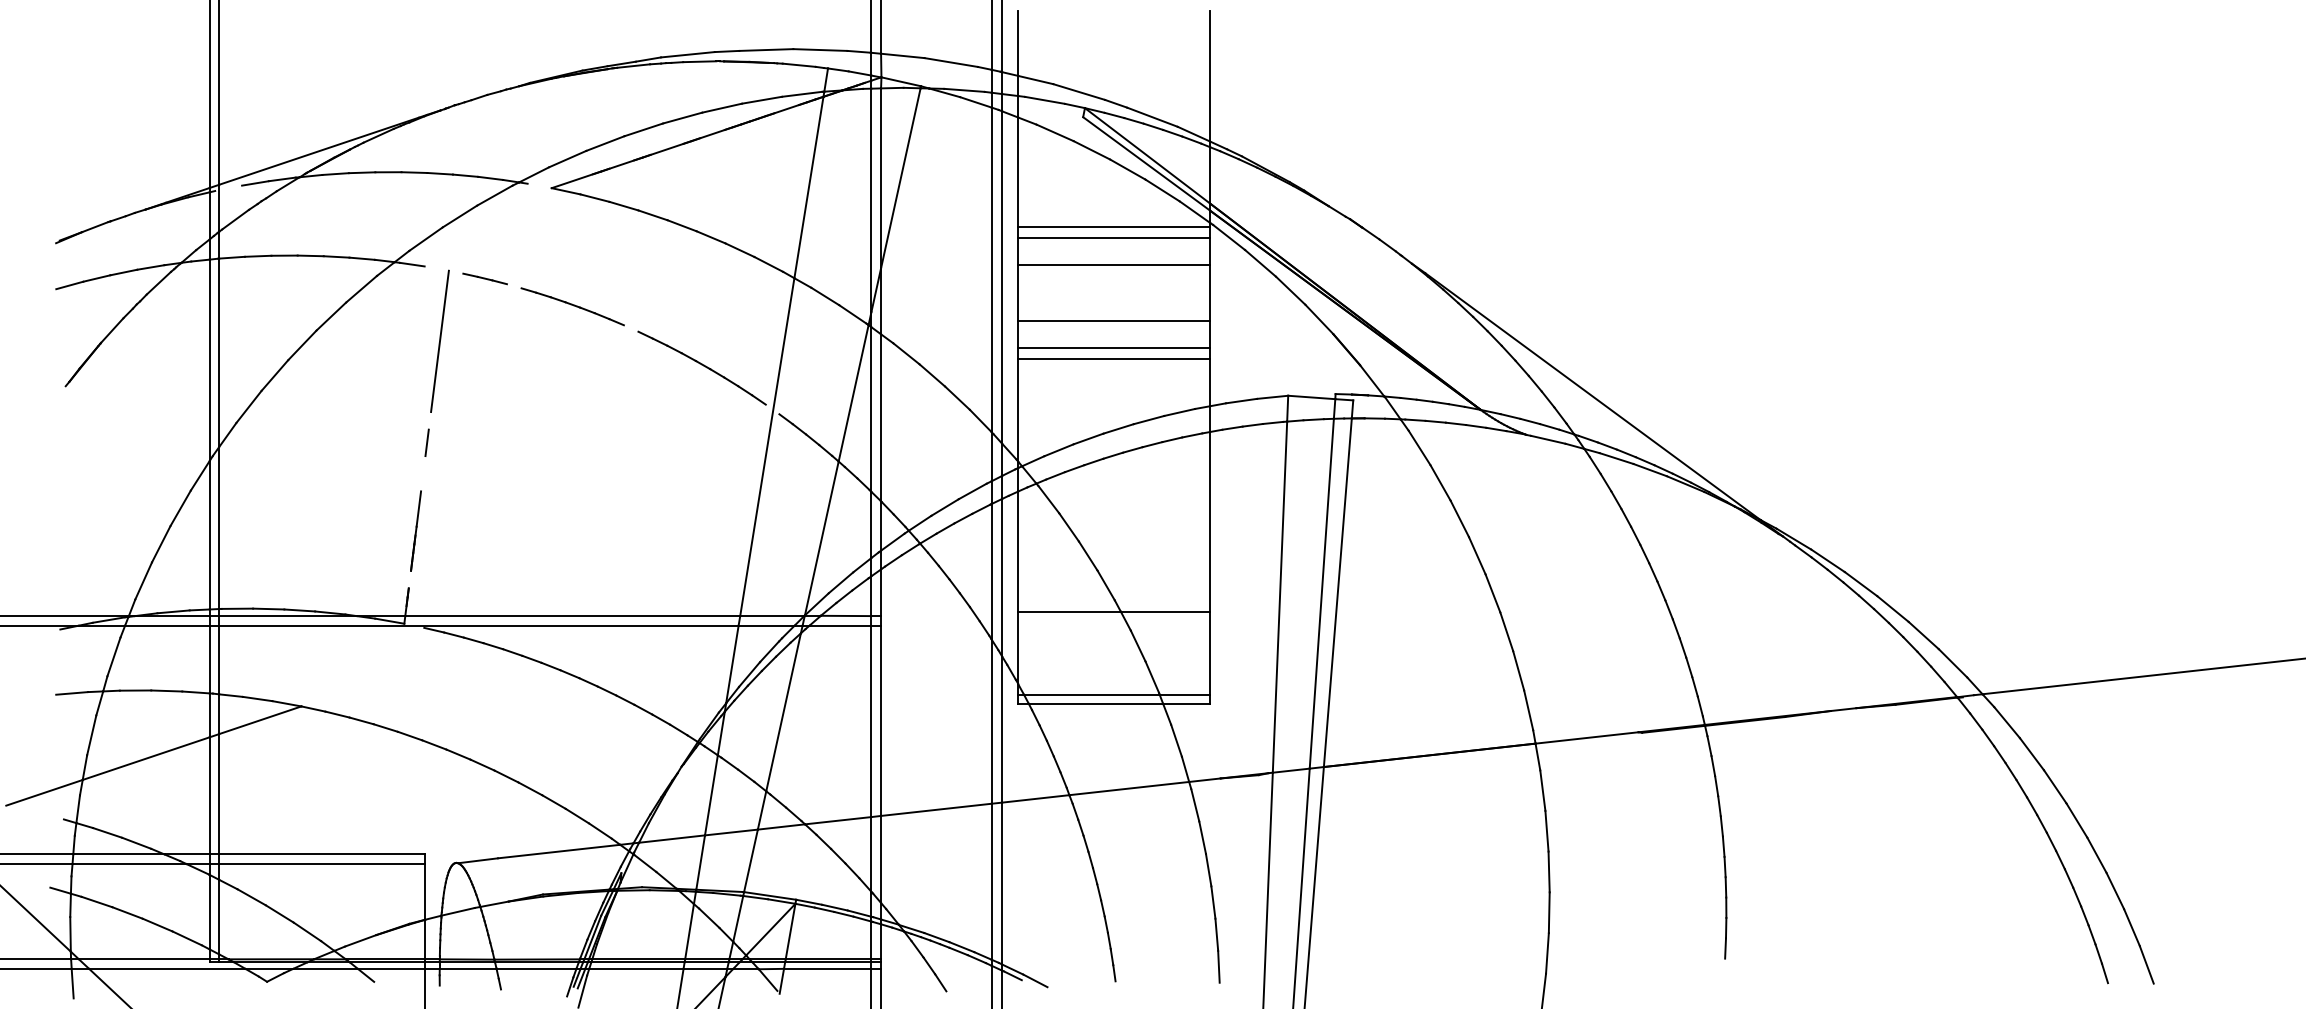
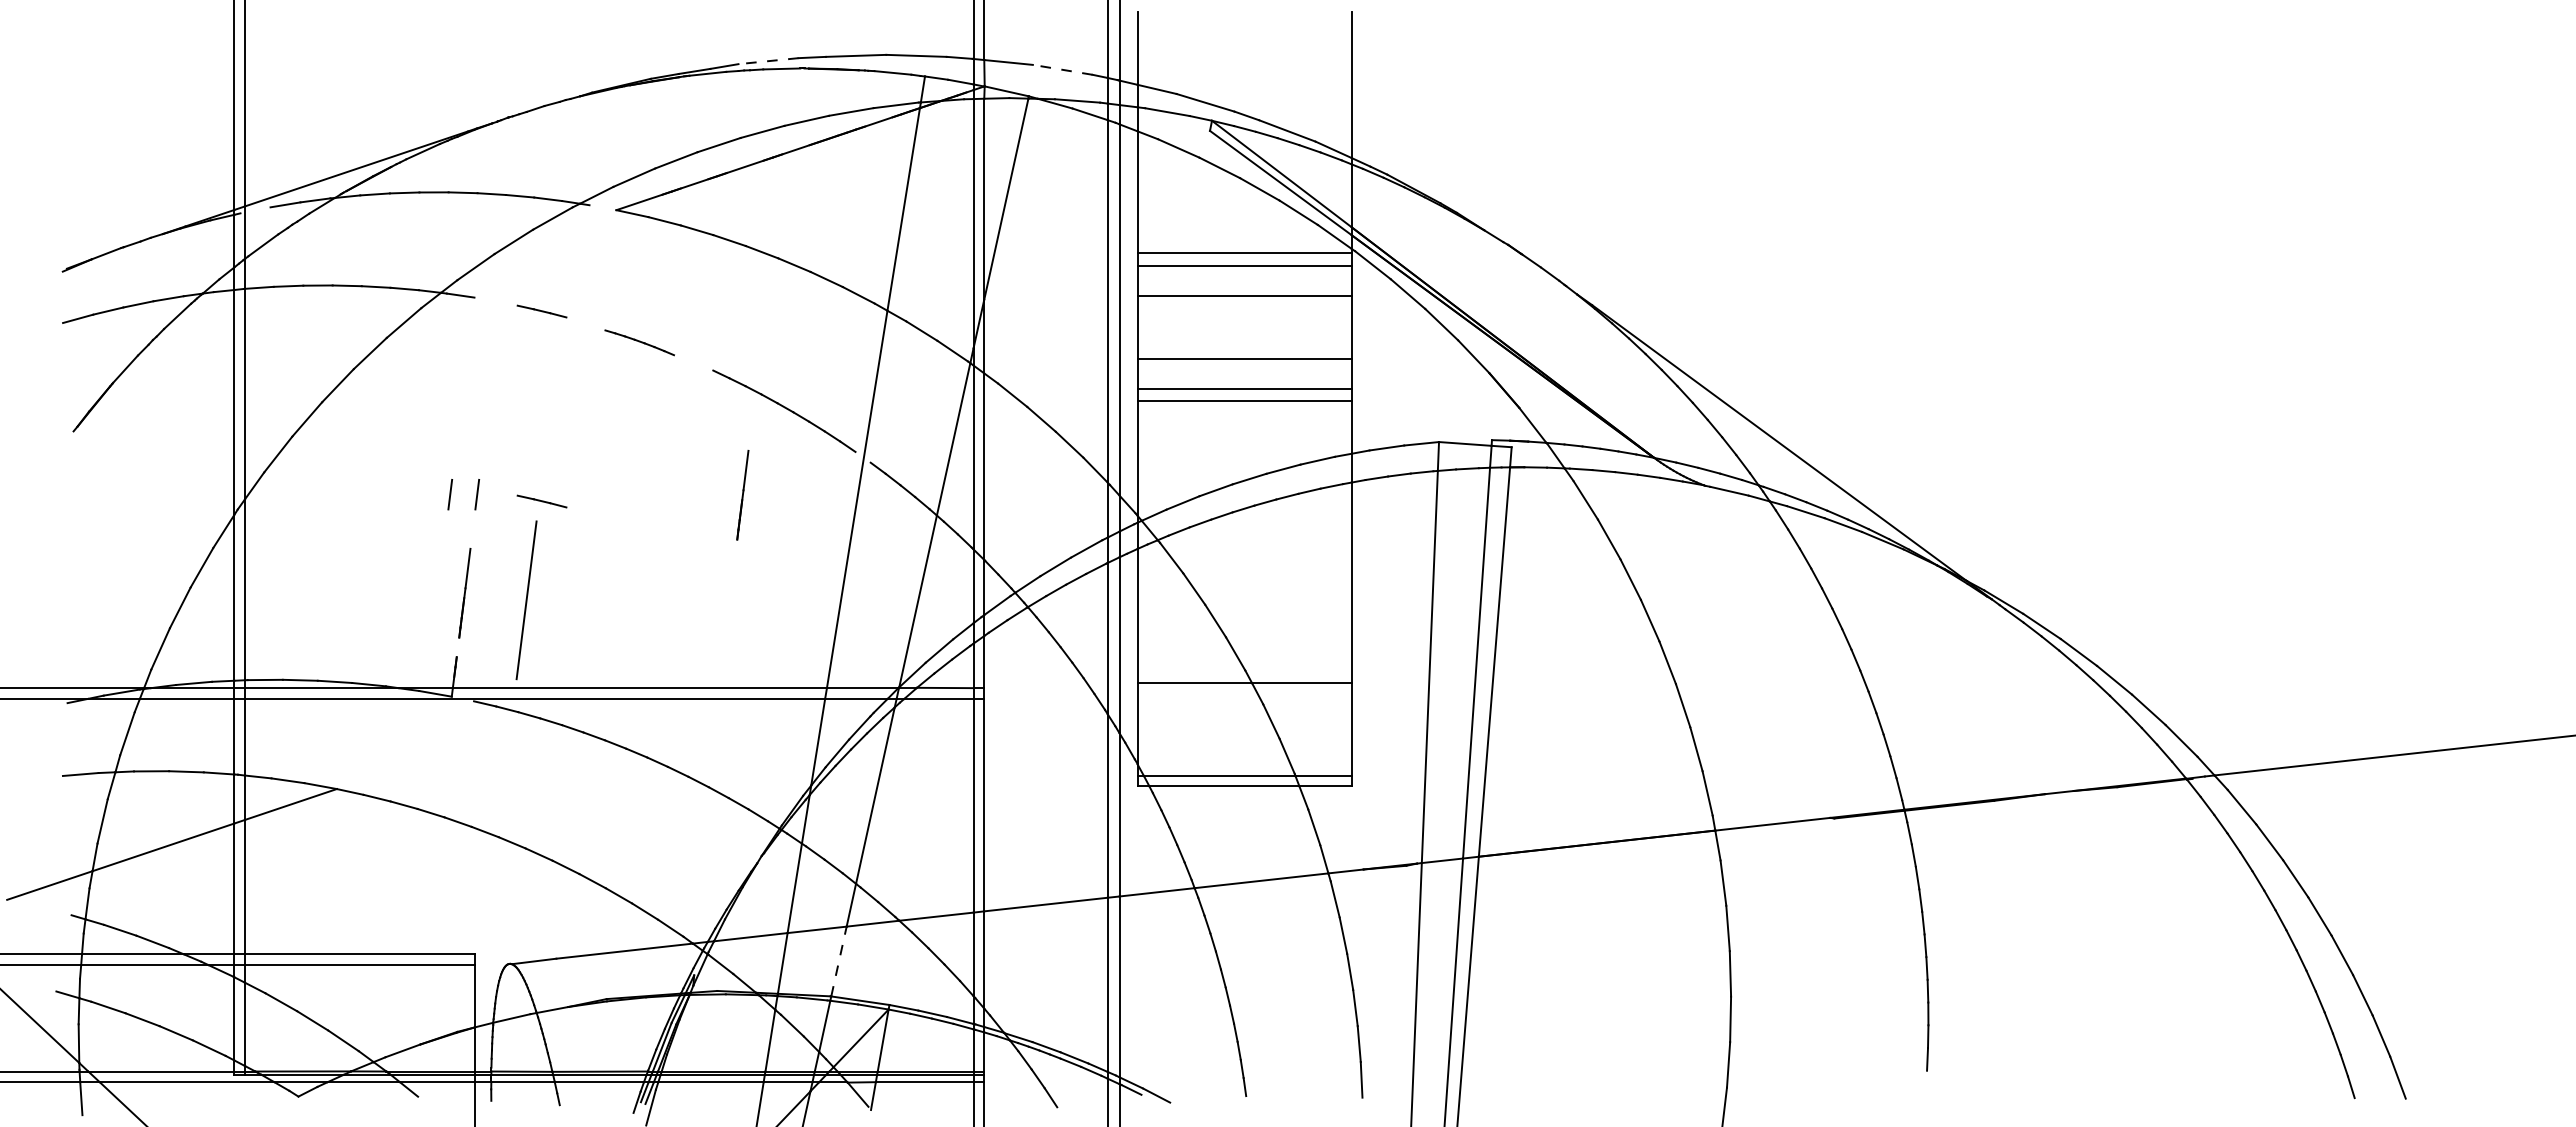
line: (687, 55) -> (768, 61), solid -> dashed
line: (951, 62) -> (1062, 69), solid -> dashed
part: (572, 306) -> (639, 342), size x0.6
line: (439, 341) -> (526, 600), moved
line: (403, 442) -> (450, 494), added
line: (664, 443) -> (742, 495), added
line: (484, 448) -> (541, 501), added
line: (750, 860) -> (838, 961), solid -> dashed

